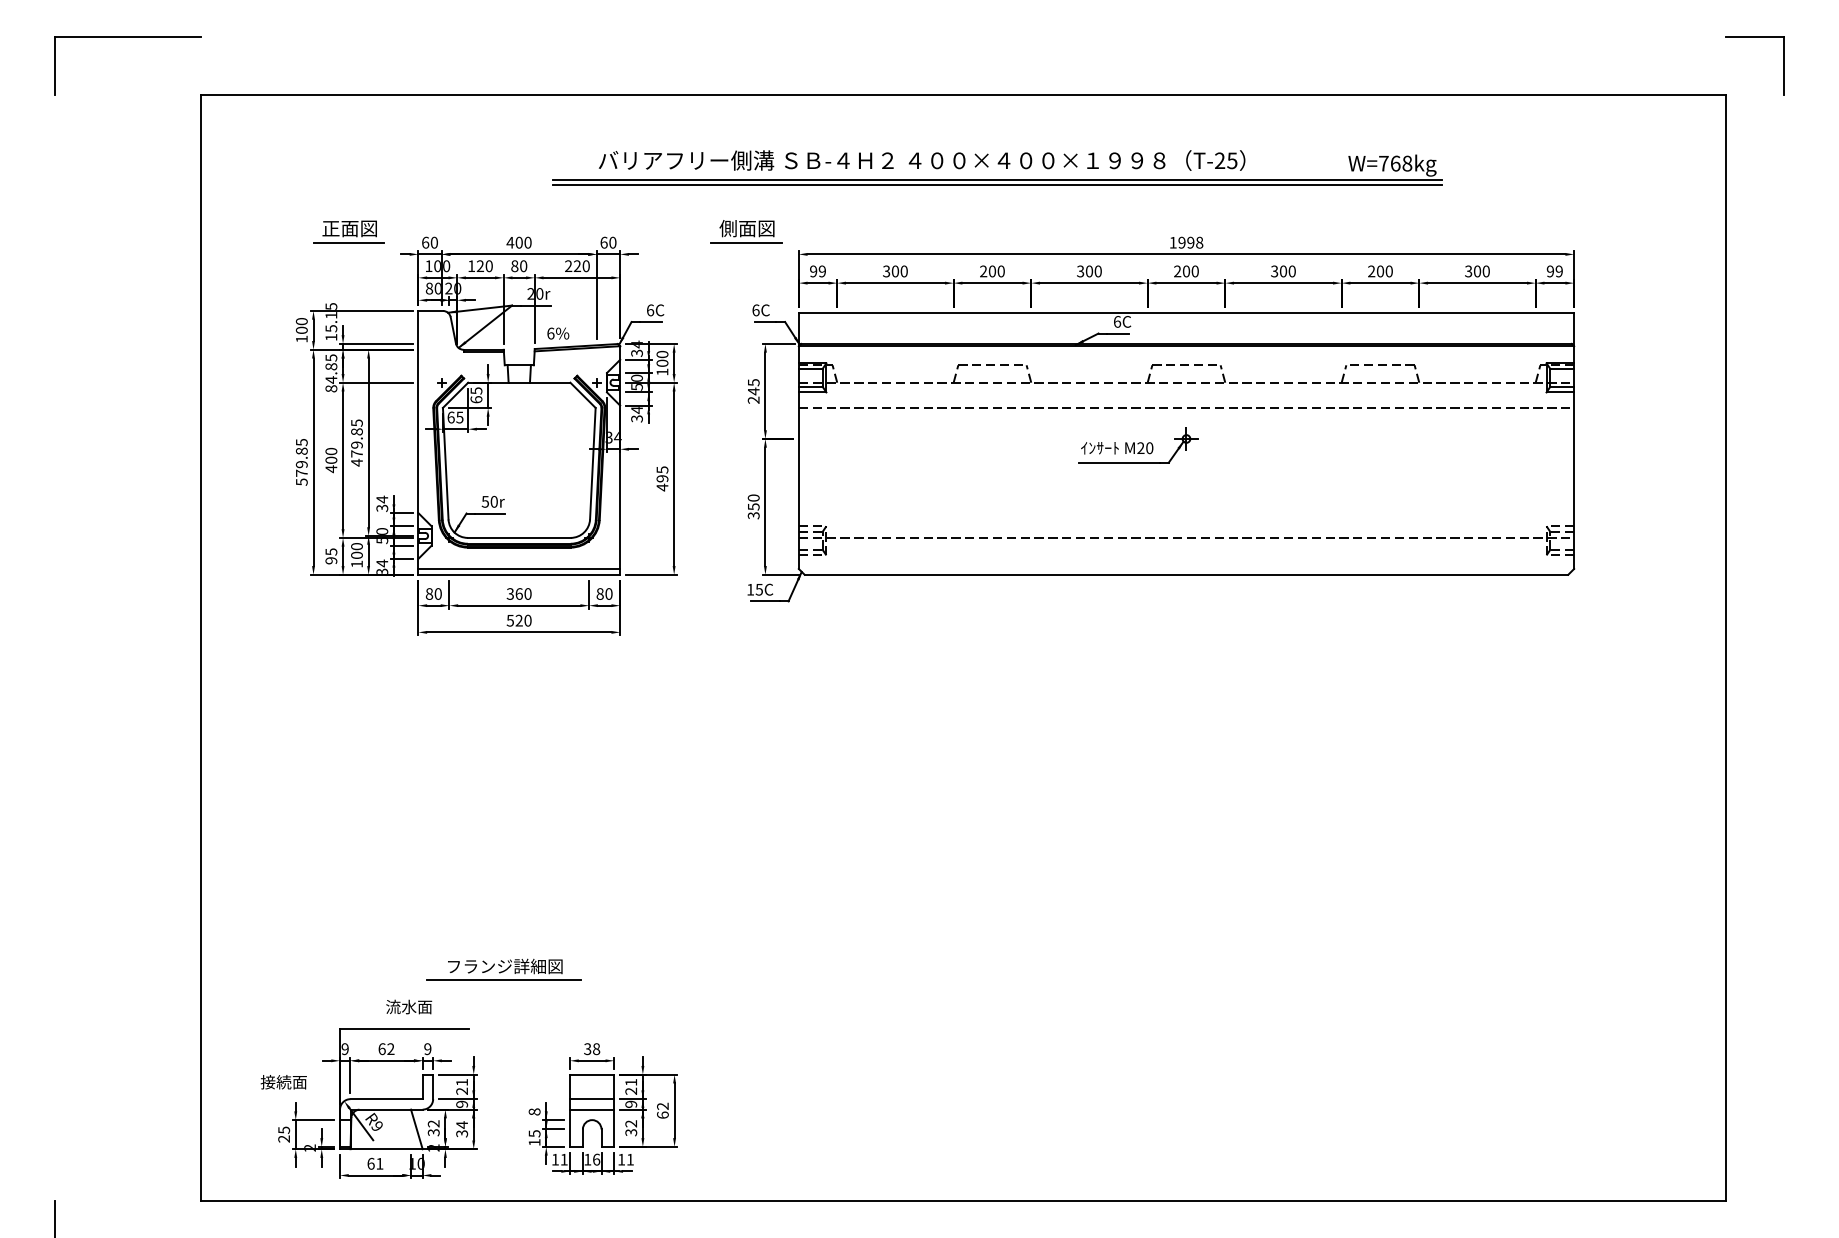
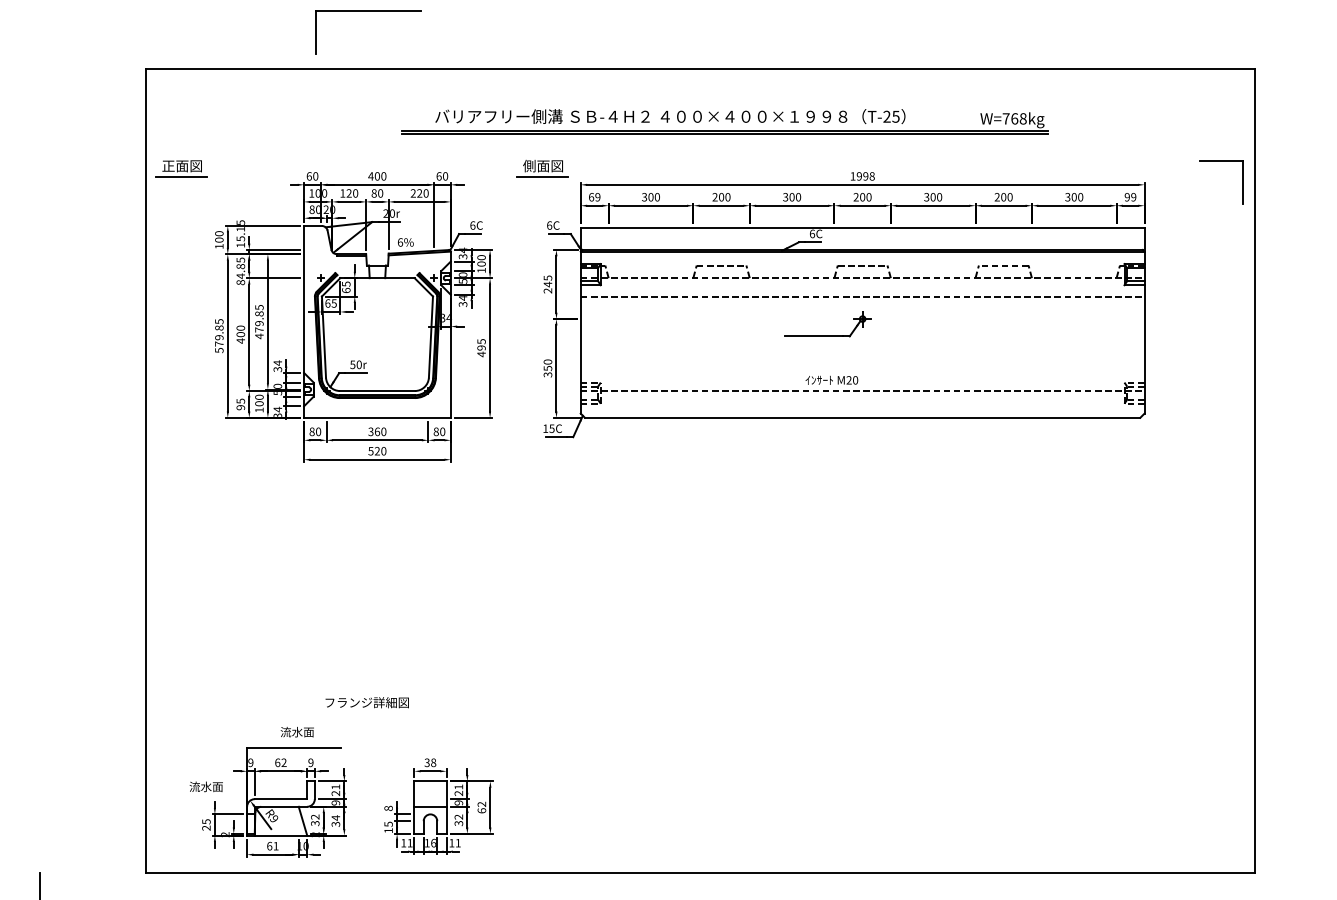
part: (127, 37) -> (368, 11), moved
part: (1754, 37) -> (1221, 161), moved
part: (348, 231) -> (181, 168), moved
text: (813, 271) -> (591, 197), 99 -> 69
text: (1117, 448) -> (832, 380), moved
line: (519, 568) -> (377, 413), removed
line: (504, 980) -> (366, 712), removed
text: (275, 1082) -> (200, 787), 接続面 -> 流水面
line: (592, 1099) -> (430, 799), removed

